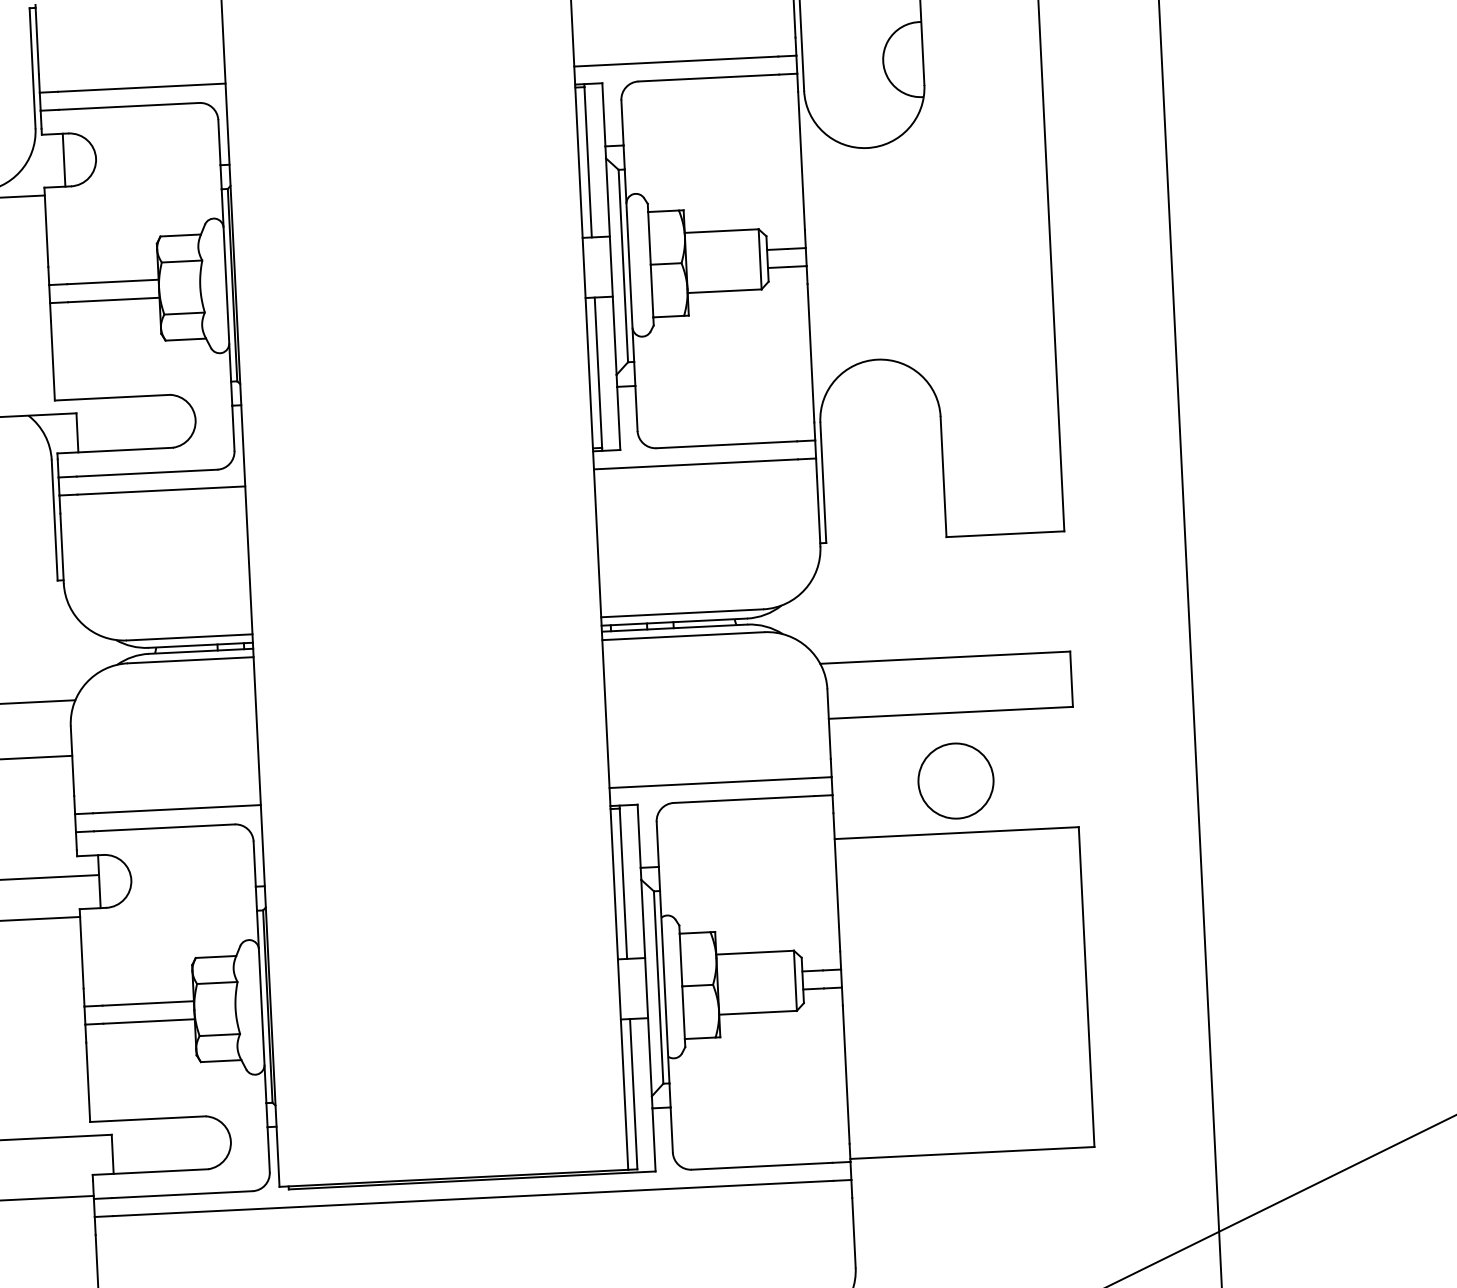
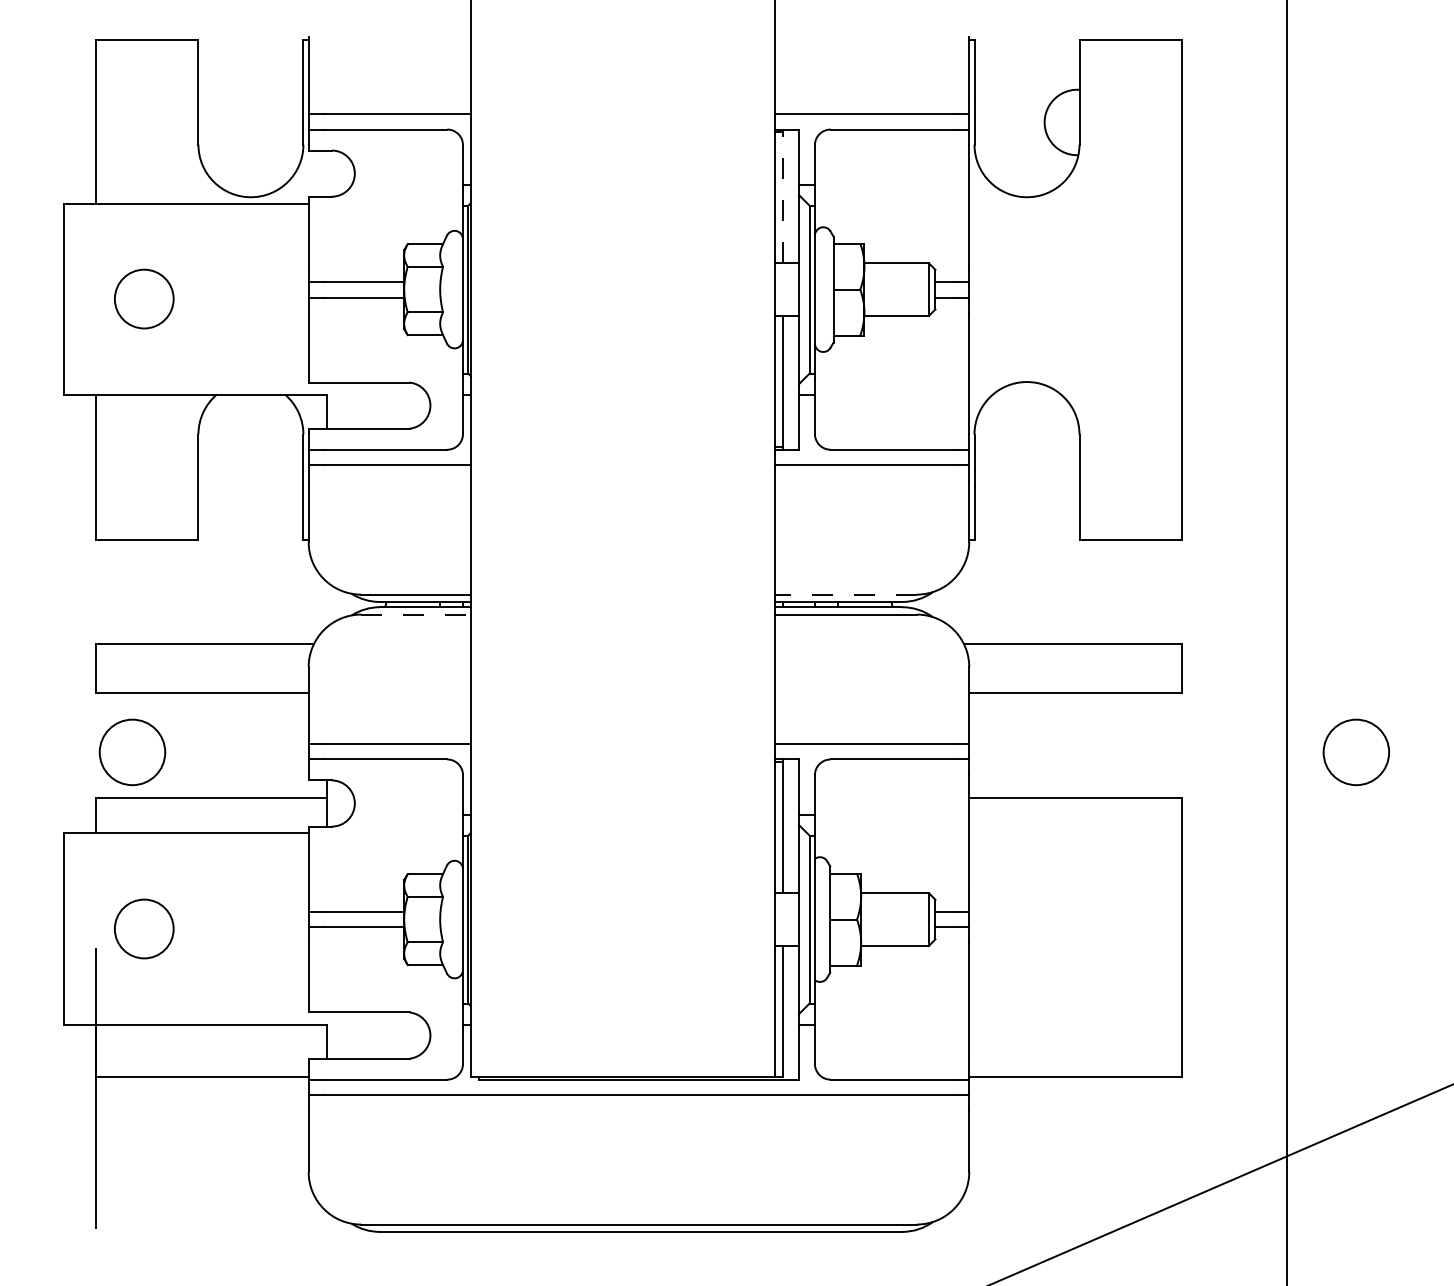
line: (63, 160) -> (326, 173), removed
line: (588, 161) -> (783, 197), solid -> dashed
line: (682, 613) -> (846, 594), solid -> dashed
line: (191, 660) -> (416, 614), solid -> dashed
circle: (955, 781) -> (1355, 752), moved

